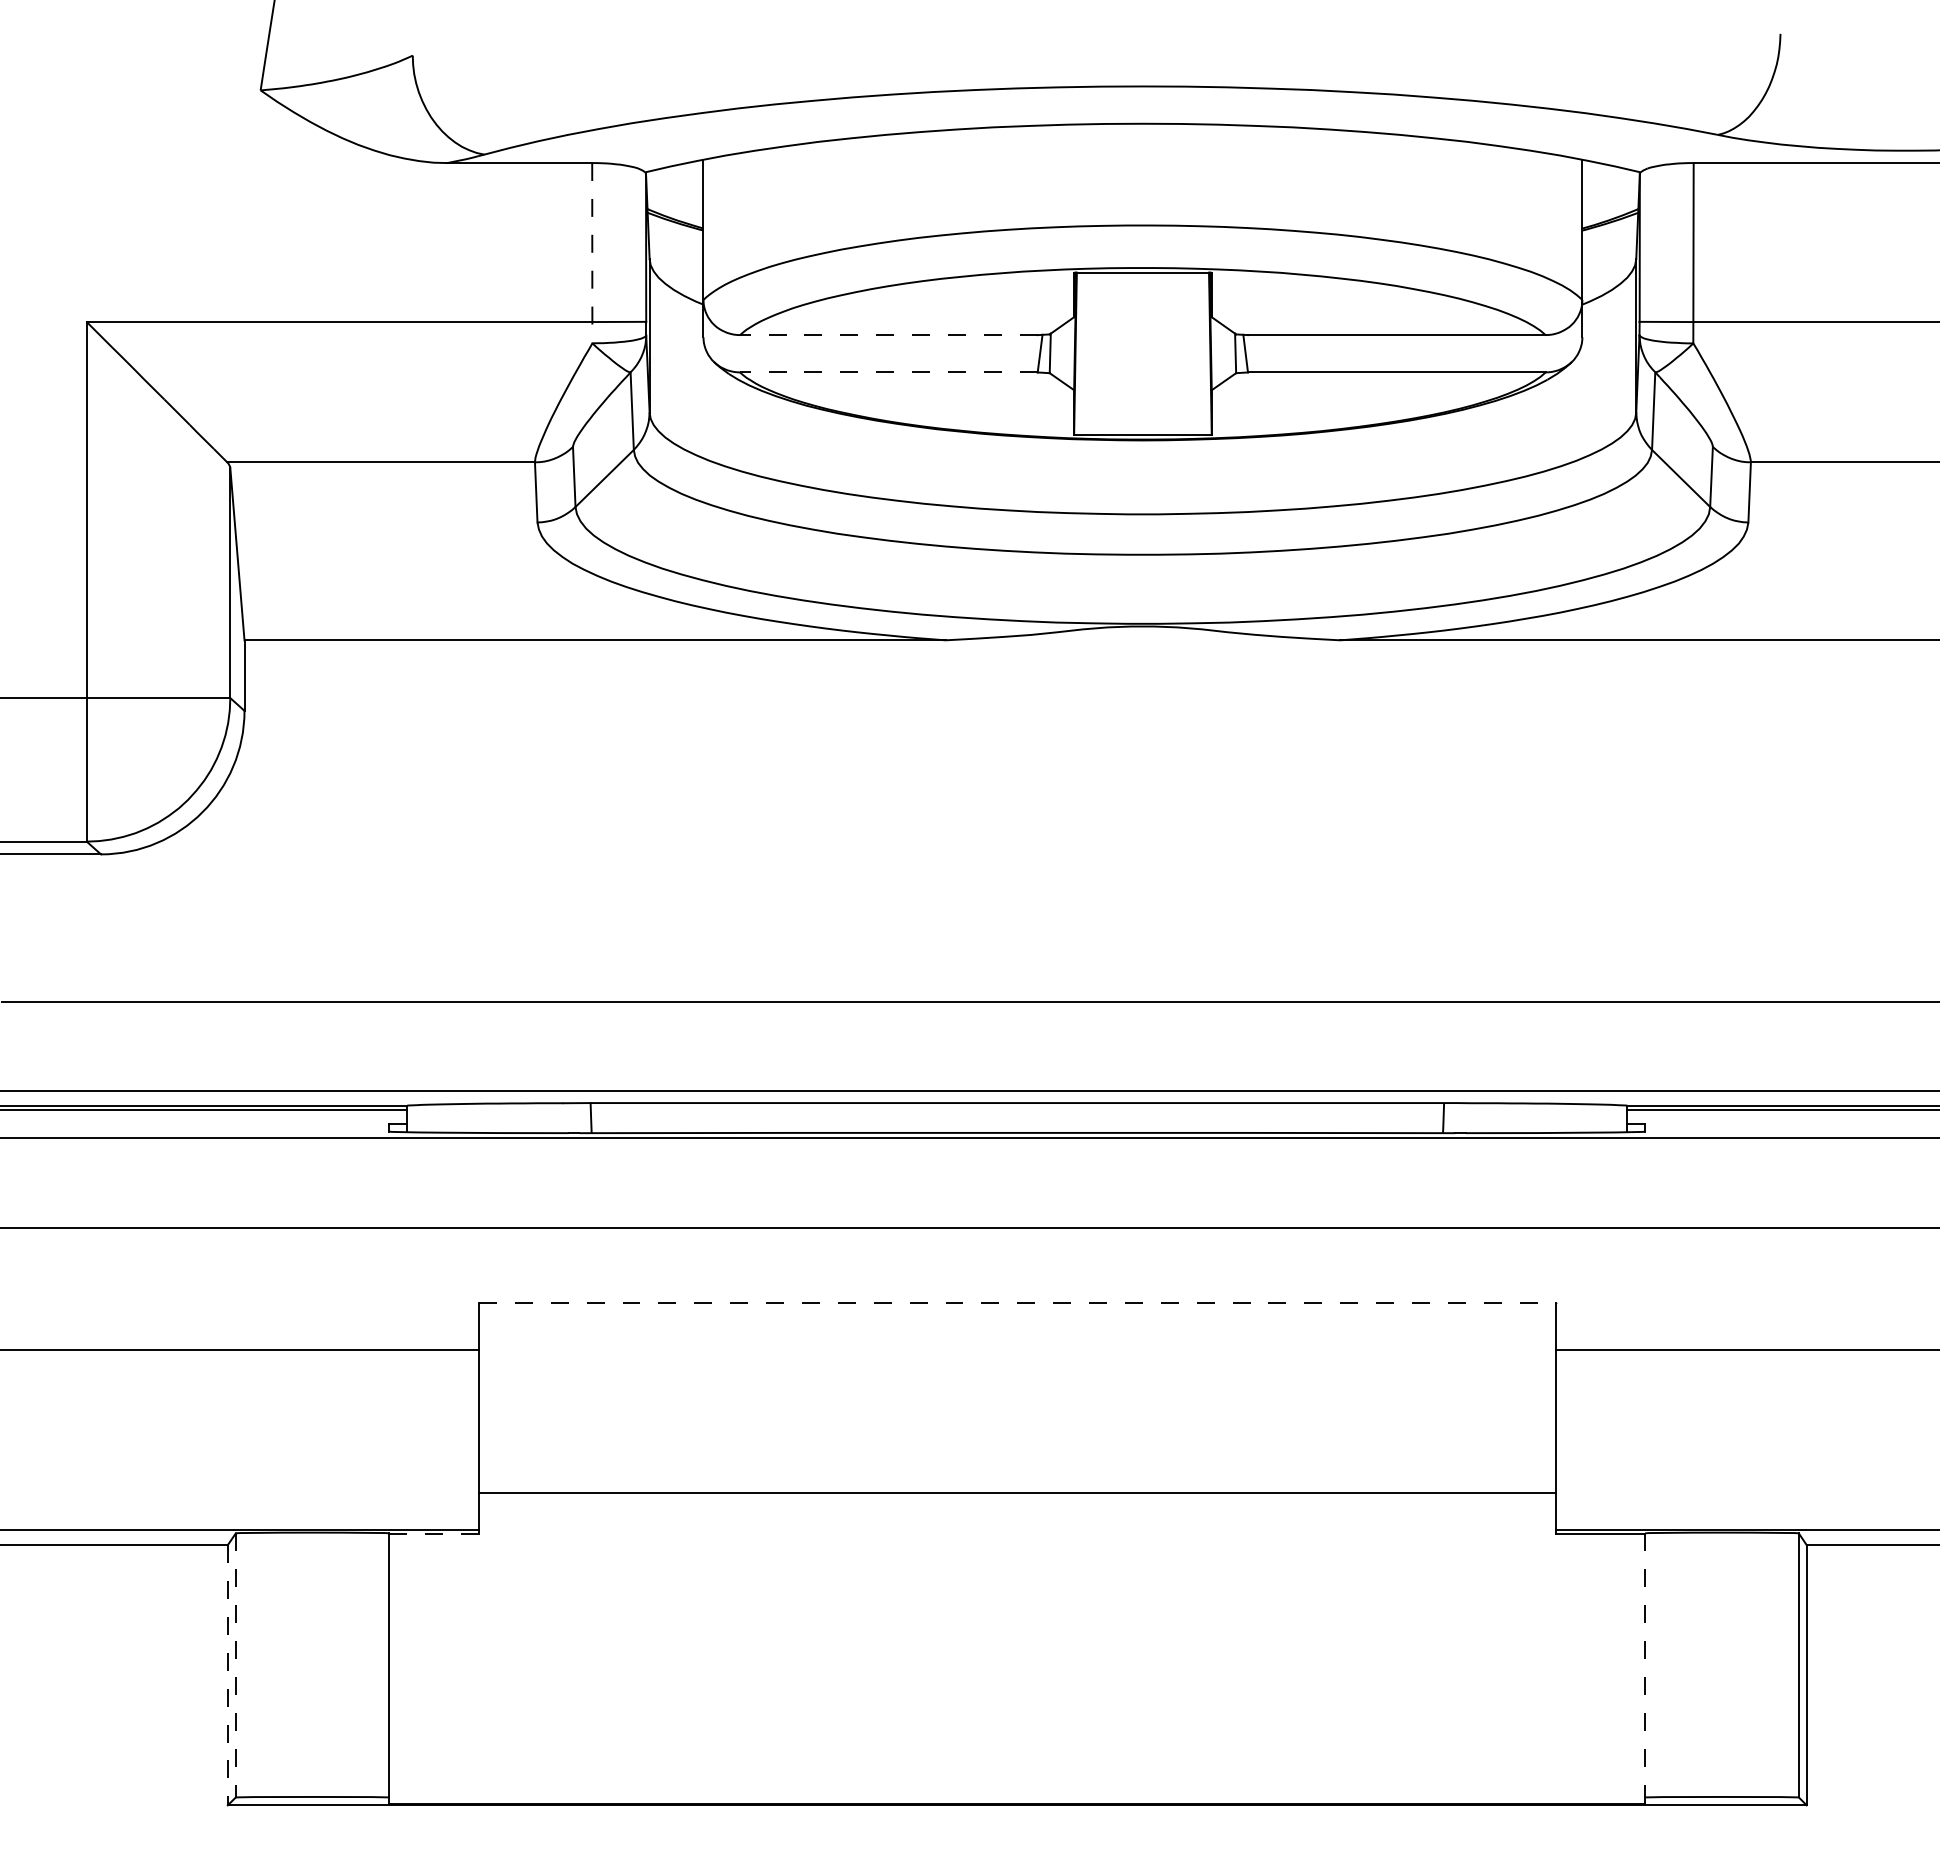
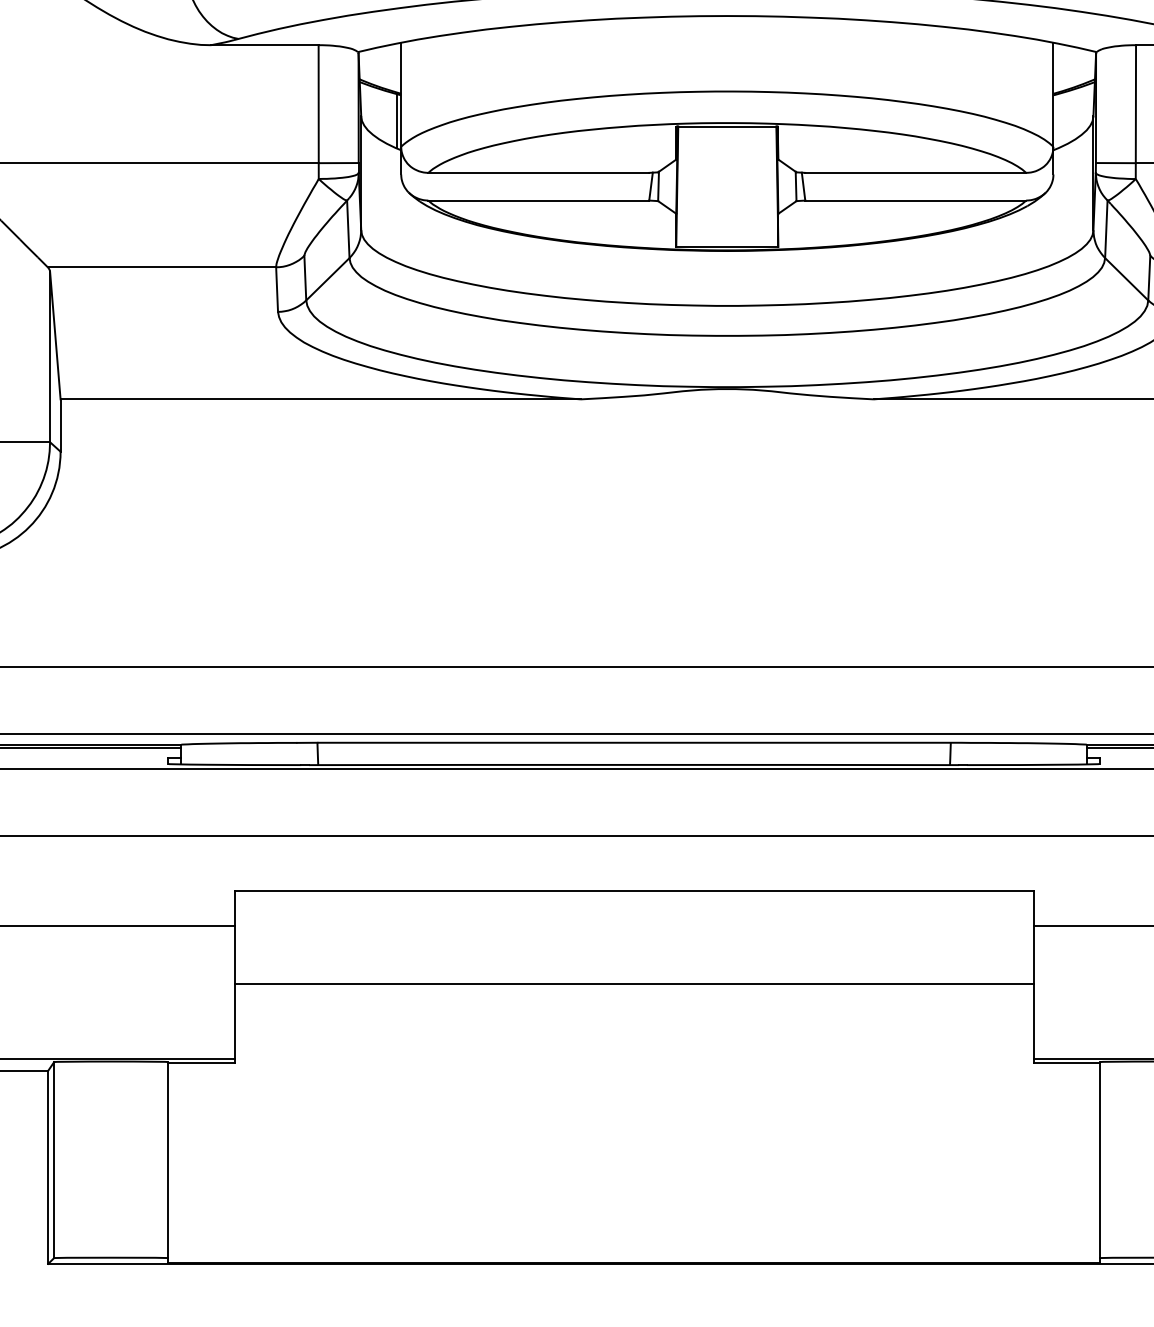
line: (592, 253) -> (318, 112), dashed -> solid
line: (697, 265) -> (396, 121), added
line: (888, 335) -> (538, 173), dashed -> solid
line: (888, 372) -> (538, 200), dashed -> solid
line: (1017, 1302) -> (634, 890), dashed -> solid
line: (1017, 1492) -> (634, 984), moved
line: (434, 1534) -> (201, 1062), dashed -> solid
line: (235, 1665) -> (53, 1160), dashed -> solid
line: (1645, 1665) -> (1100, 1160), dashed -> solid
line: (227, 1675) -> (47, 1167), dashed -> solid

